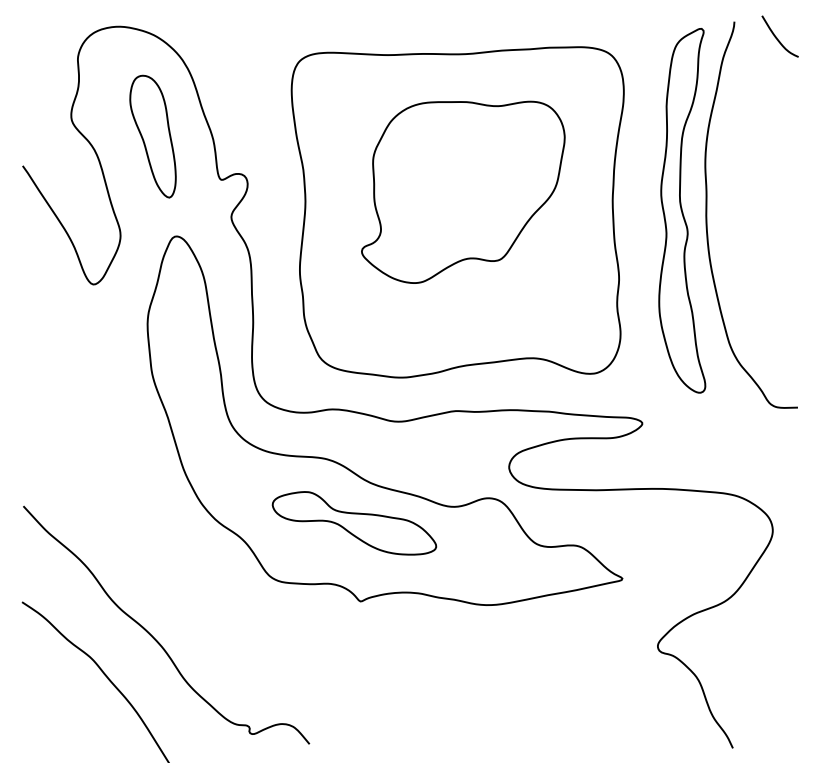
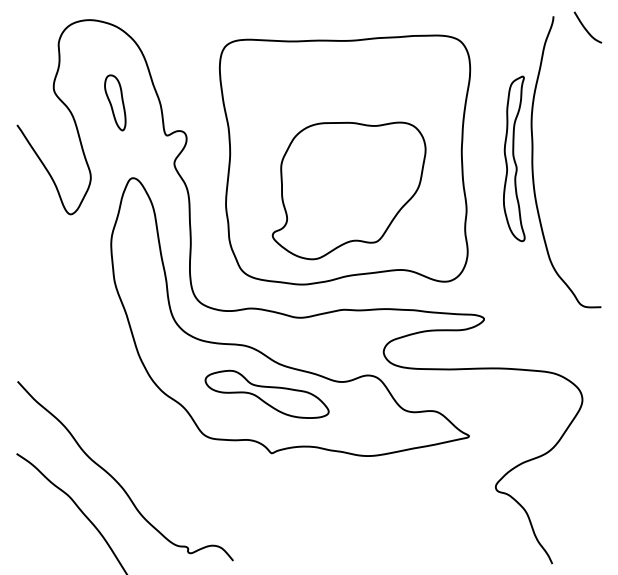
part: (152, 136) -> (114, 102), size x0.6
part: (463, 191) -> (349, 190), moved
part: (682, 210) -> (514, 158), size x0.6

